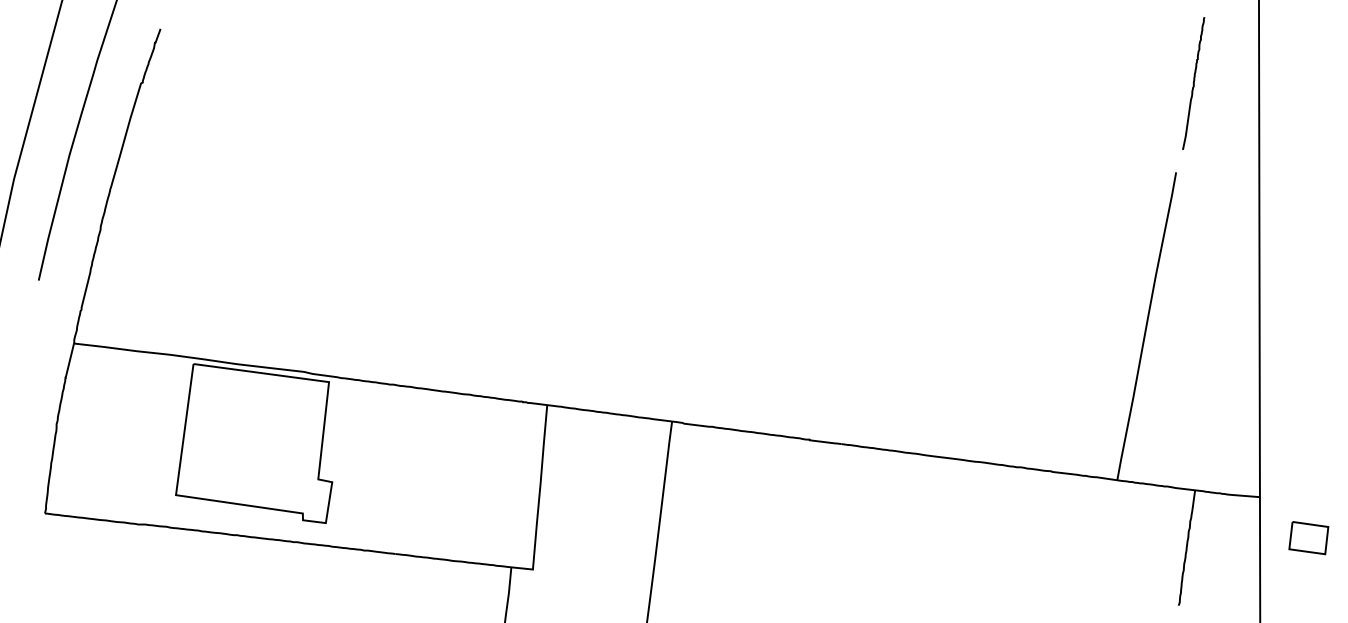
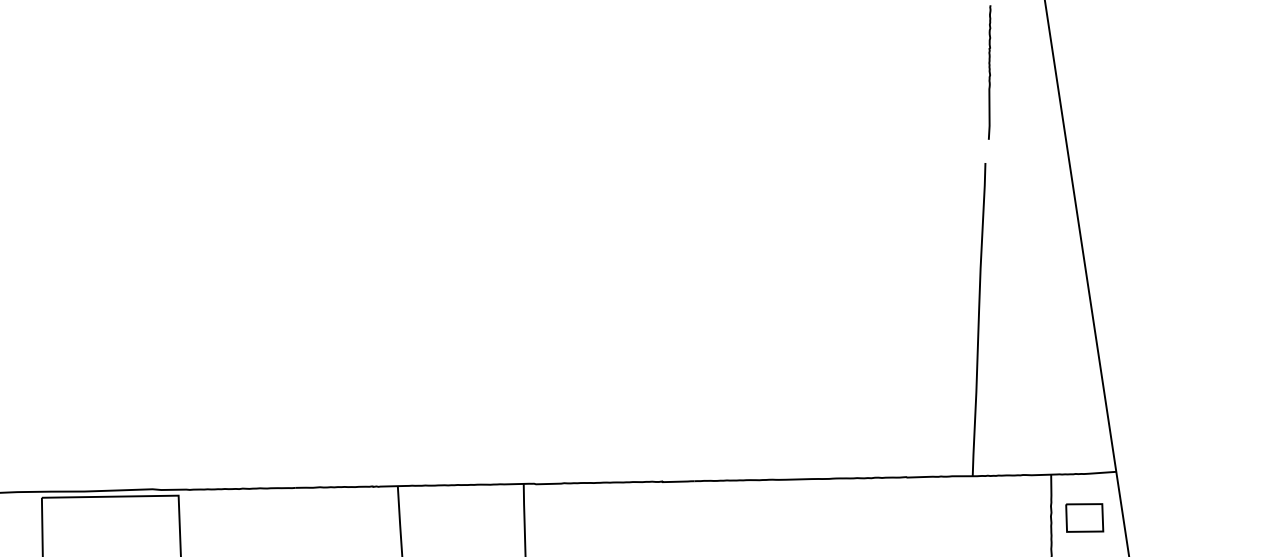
part: (1308, 538) -> (1084, 518), moved

